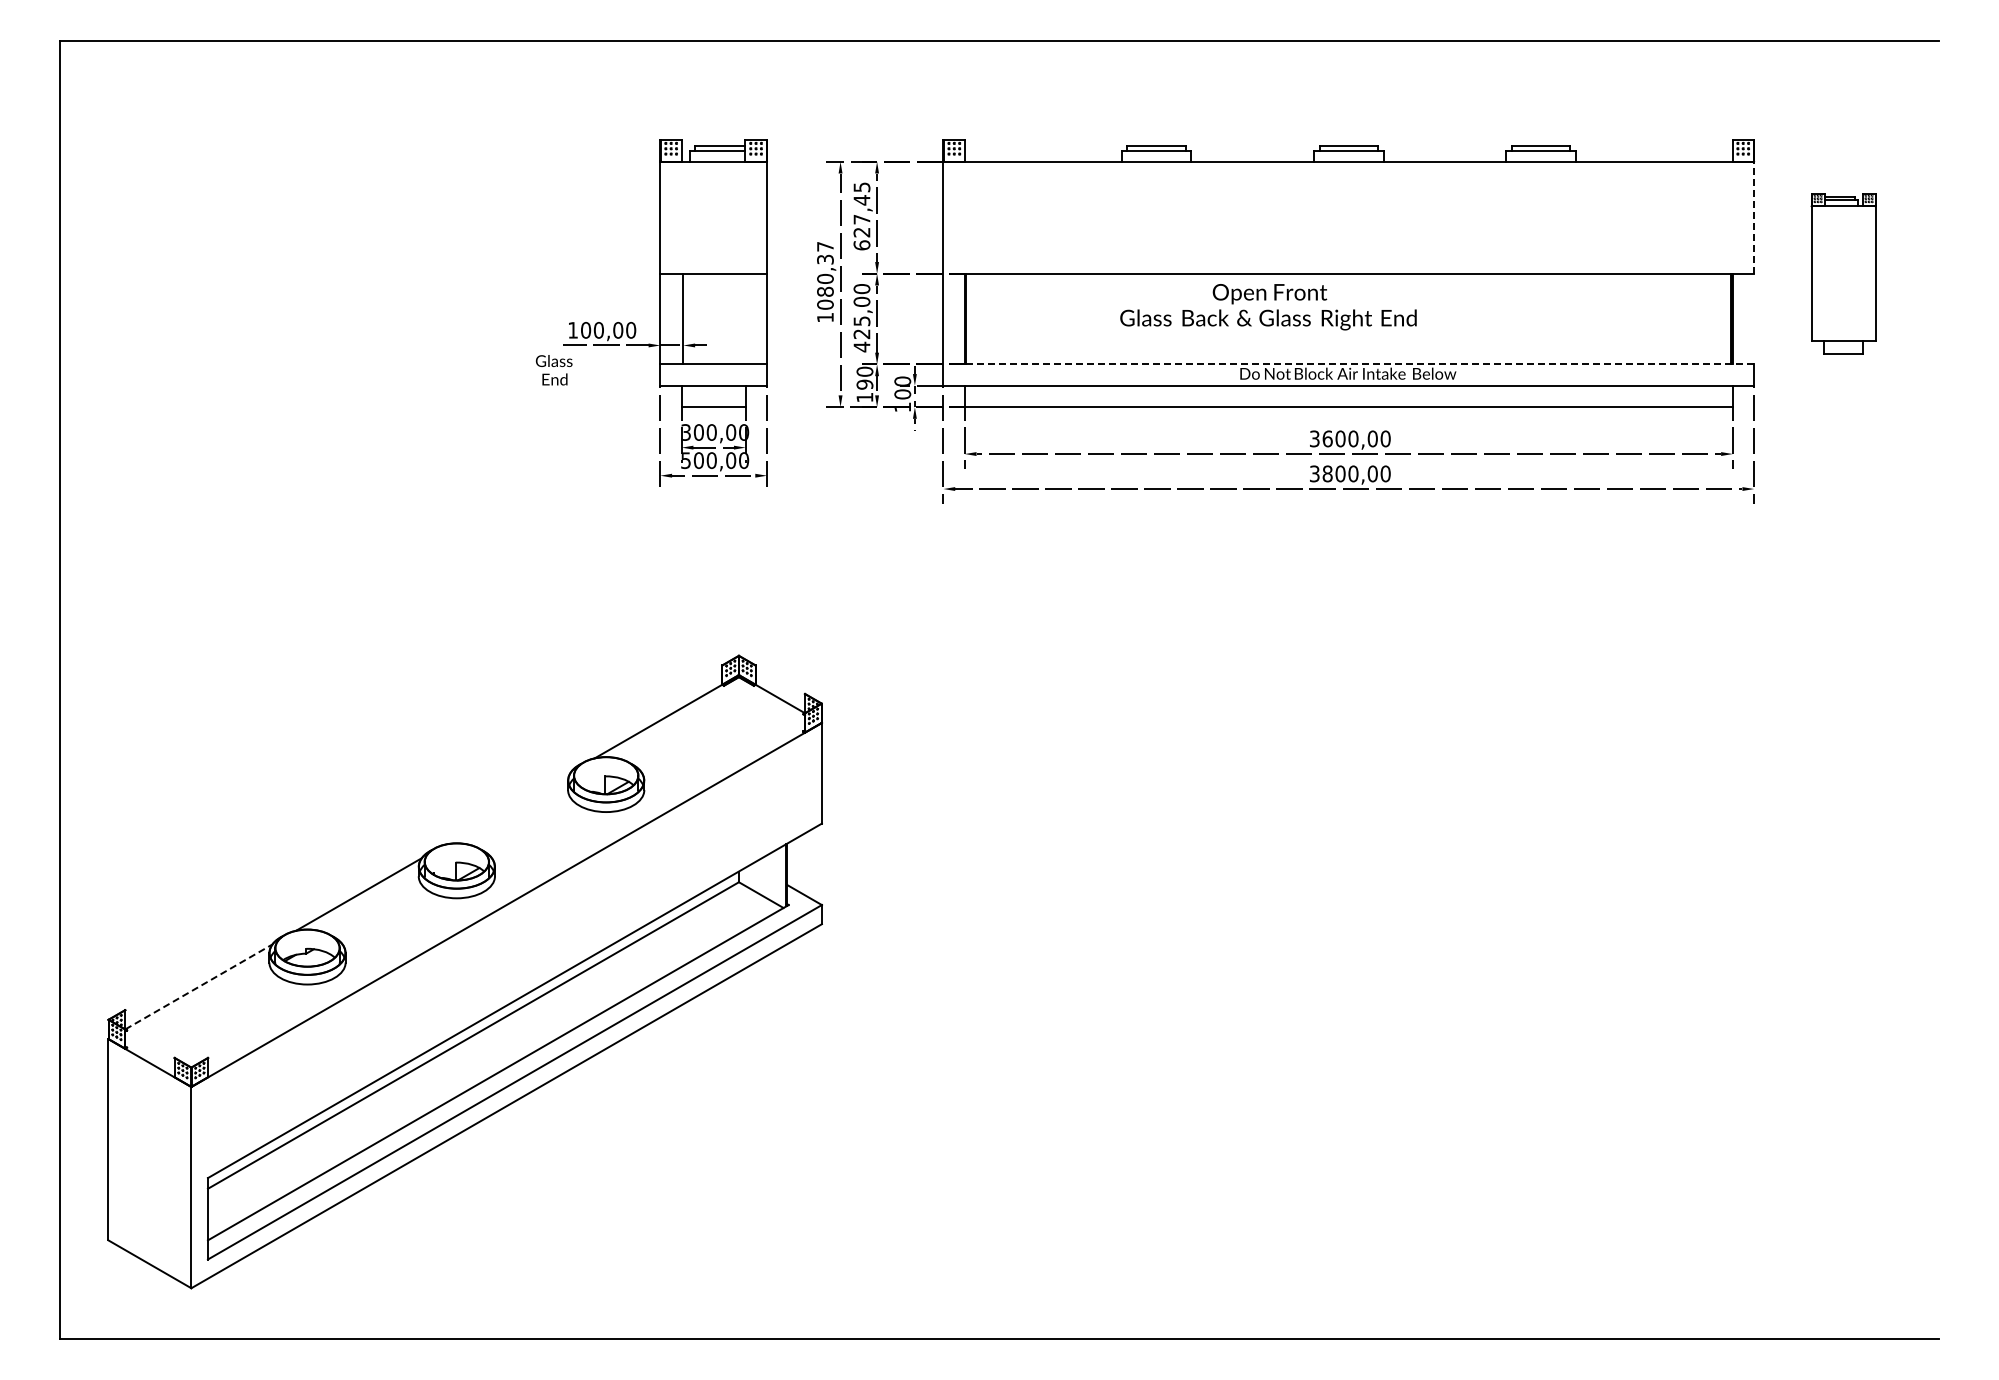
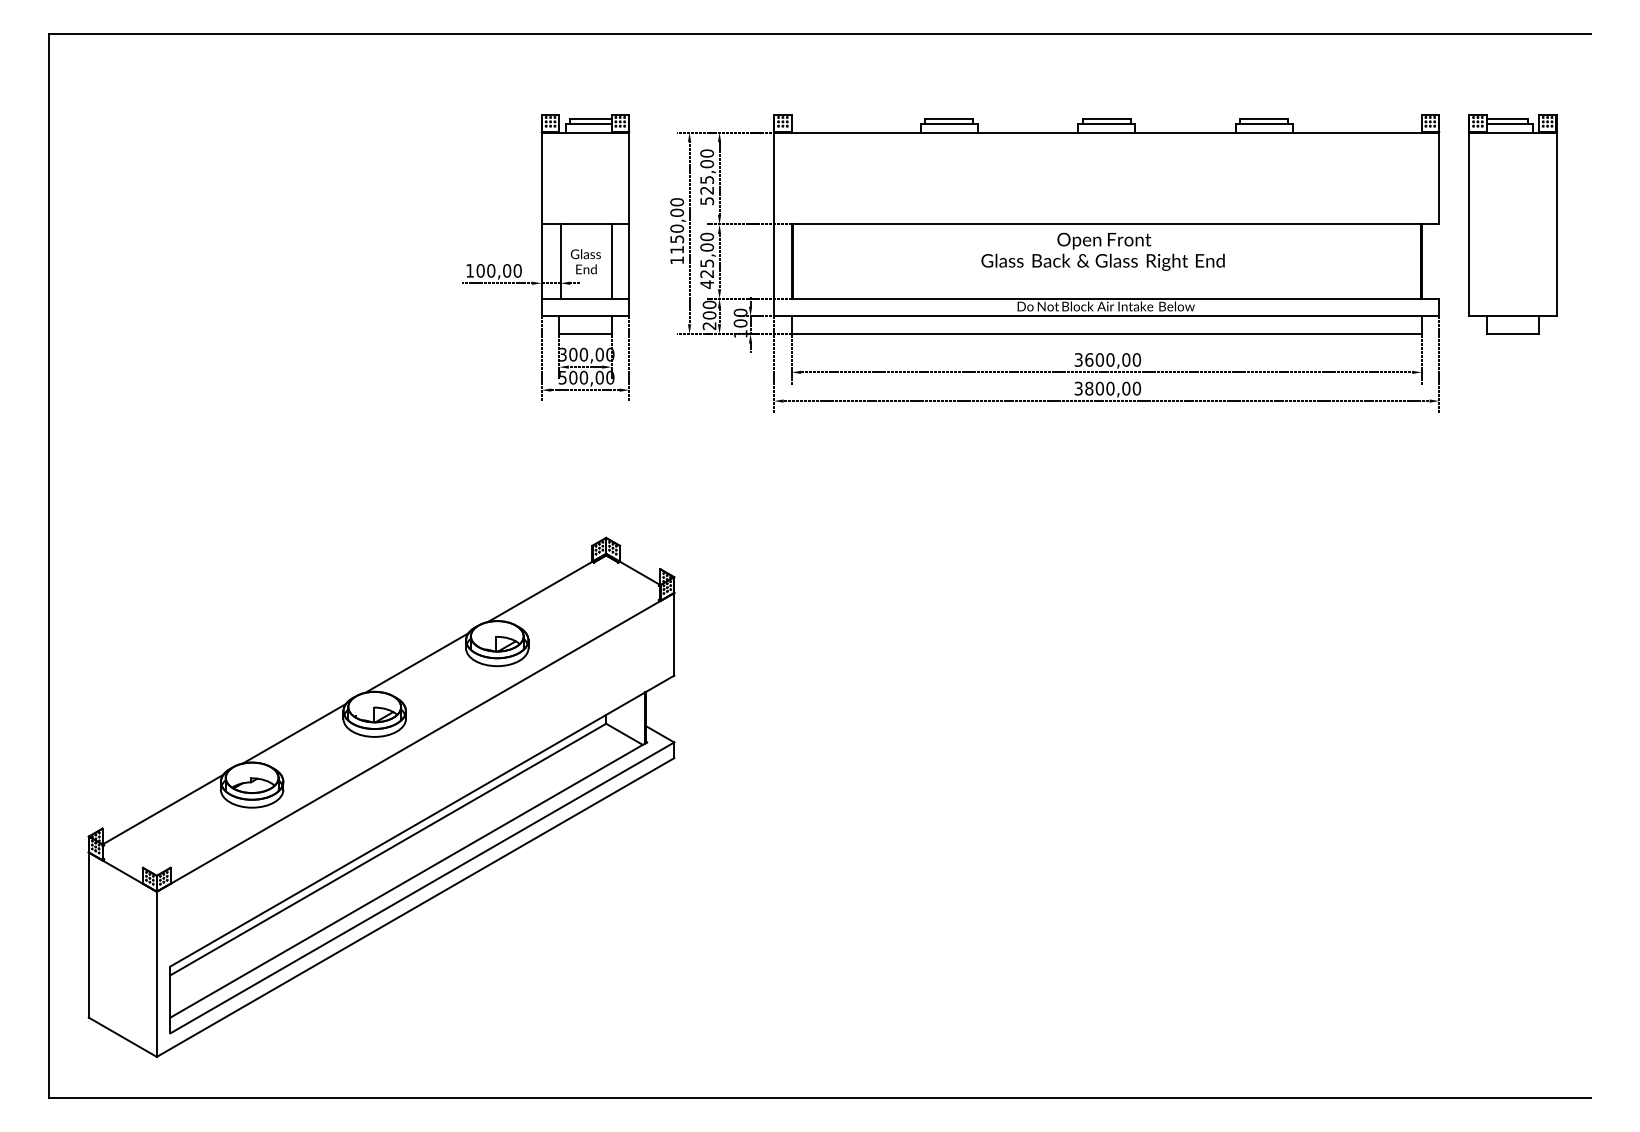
text: (861, 216) -> (706, 177), 627,45 -> 525,00
line: (1754, 217) -> (1439, 178), dashed -> solid
part: (1843, 273) -> (1512, 224), size x1.67
text: (825, 275) -> (677, 225), 1080,37 -> 1150,00
text: (1268, 307) -> (1103, 252), moved
line: (745, 318) -> (611, 261), added
line: (1359, 364) -> (1115, 298), dashed -> solid
text: (554, 370) -> (586, 261), moved
text: (864, 390) -> (709, 320), 190 -> 200
line: (507, 808) -> (416, 663), added
line: (198, 986) -> (162, 809), dashed -> solid

